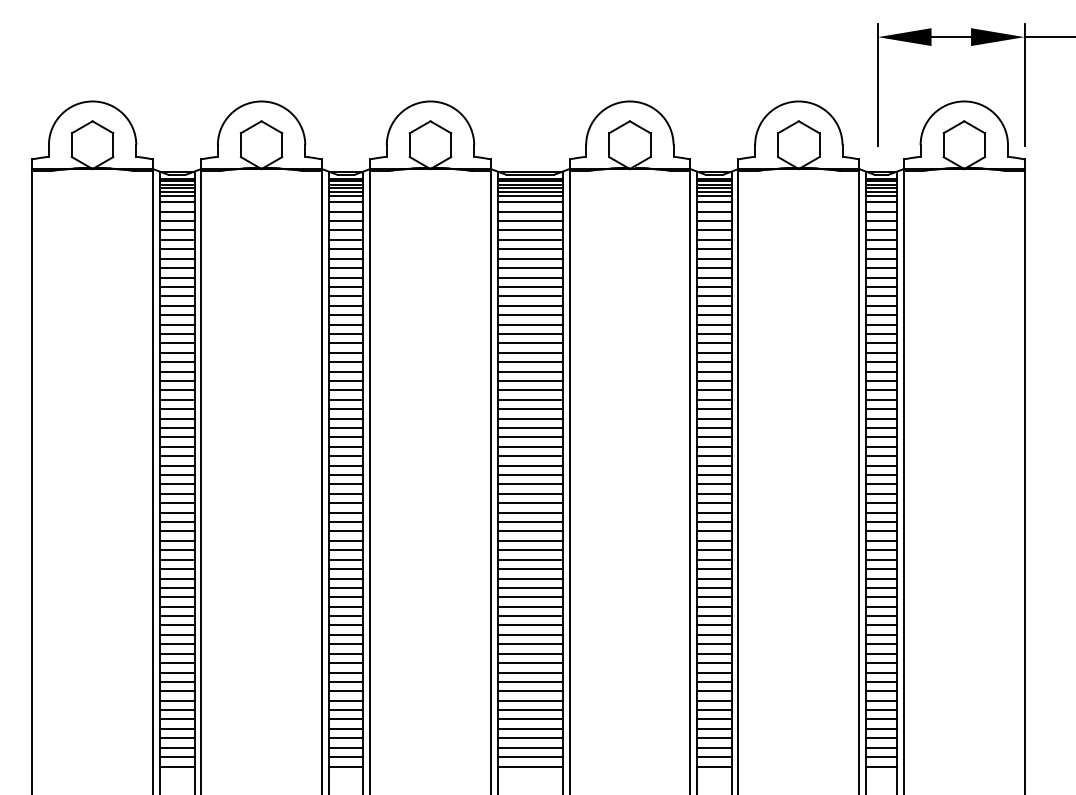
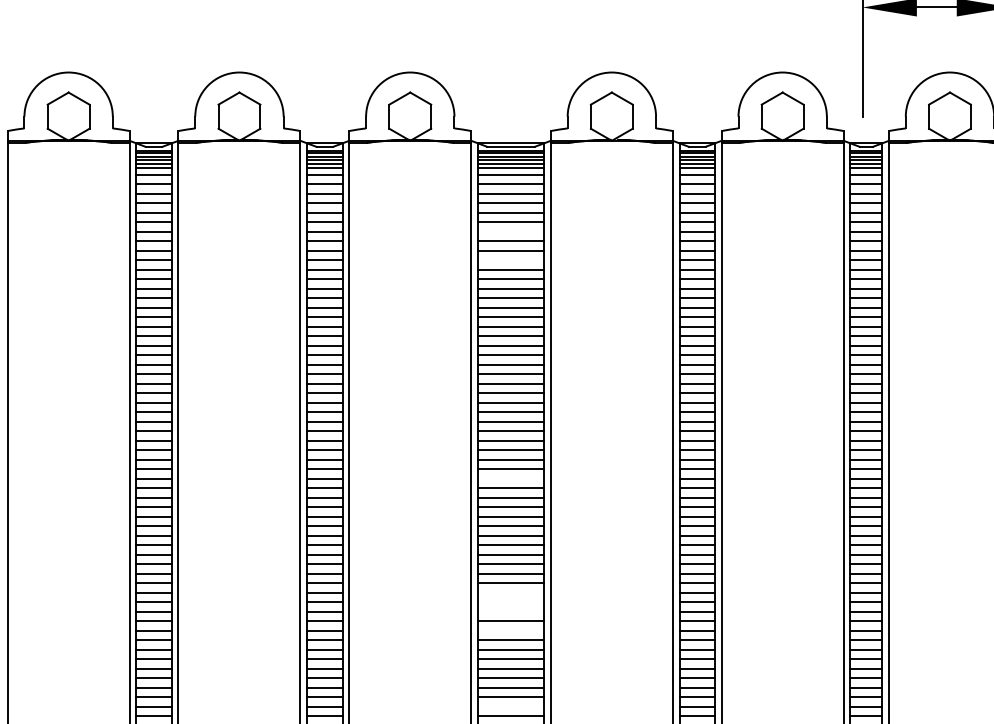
line: (529, 258) -> (510, 231), removed
line: (529, 286) -> (510, 259), removed
line: (529, 503) -> (510, 479), removed
line: (529, 616) -> (510, 593), removed
line: (529, 625) -> (510, 602), removed
line: (529, 634) -> (510, 611), removed
line: (529, 653) -> (510, 630), removed
line: (529, 729) -> (510, 707), removed

